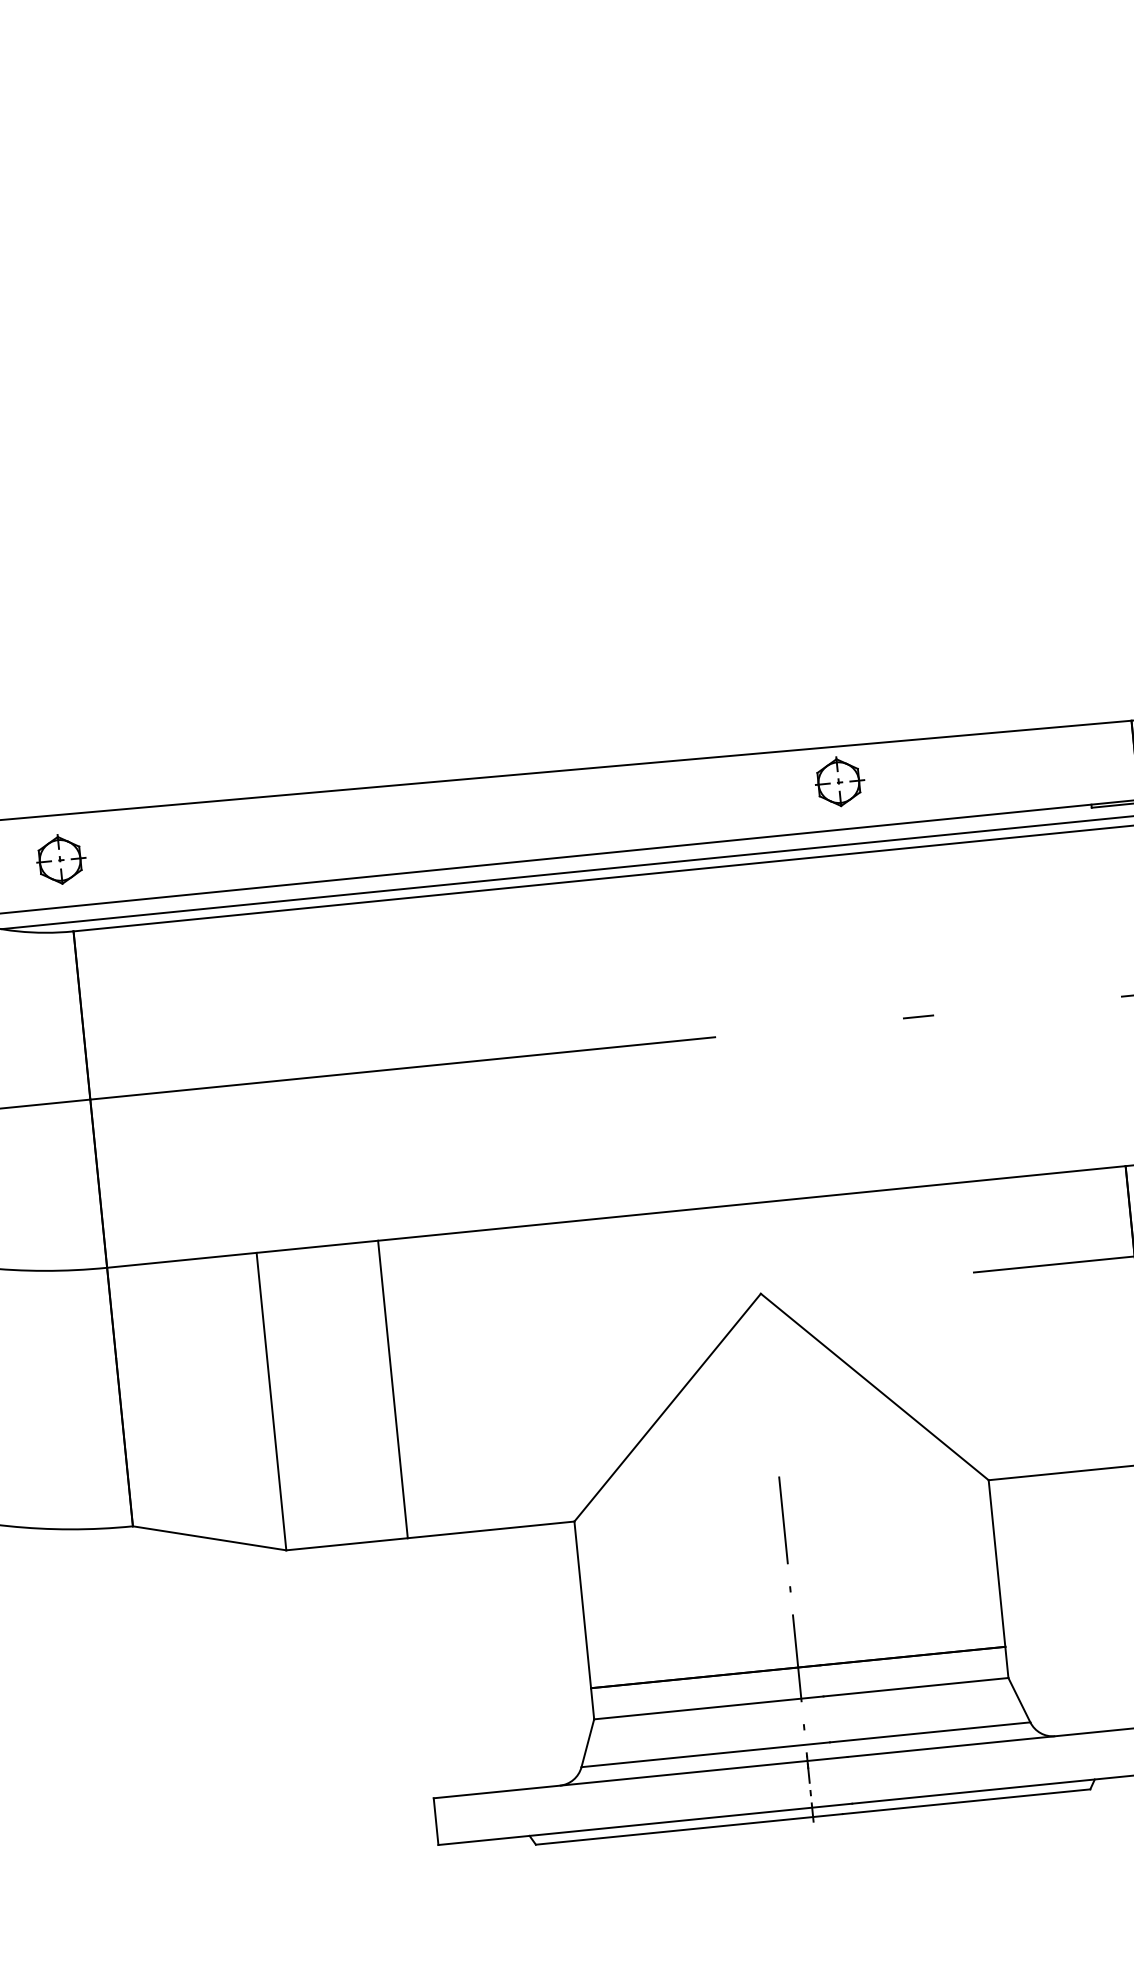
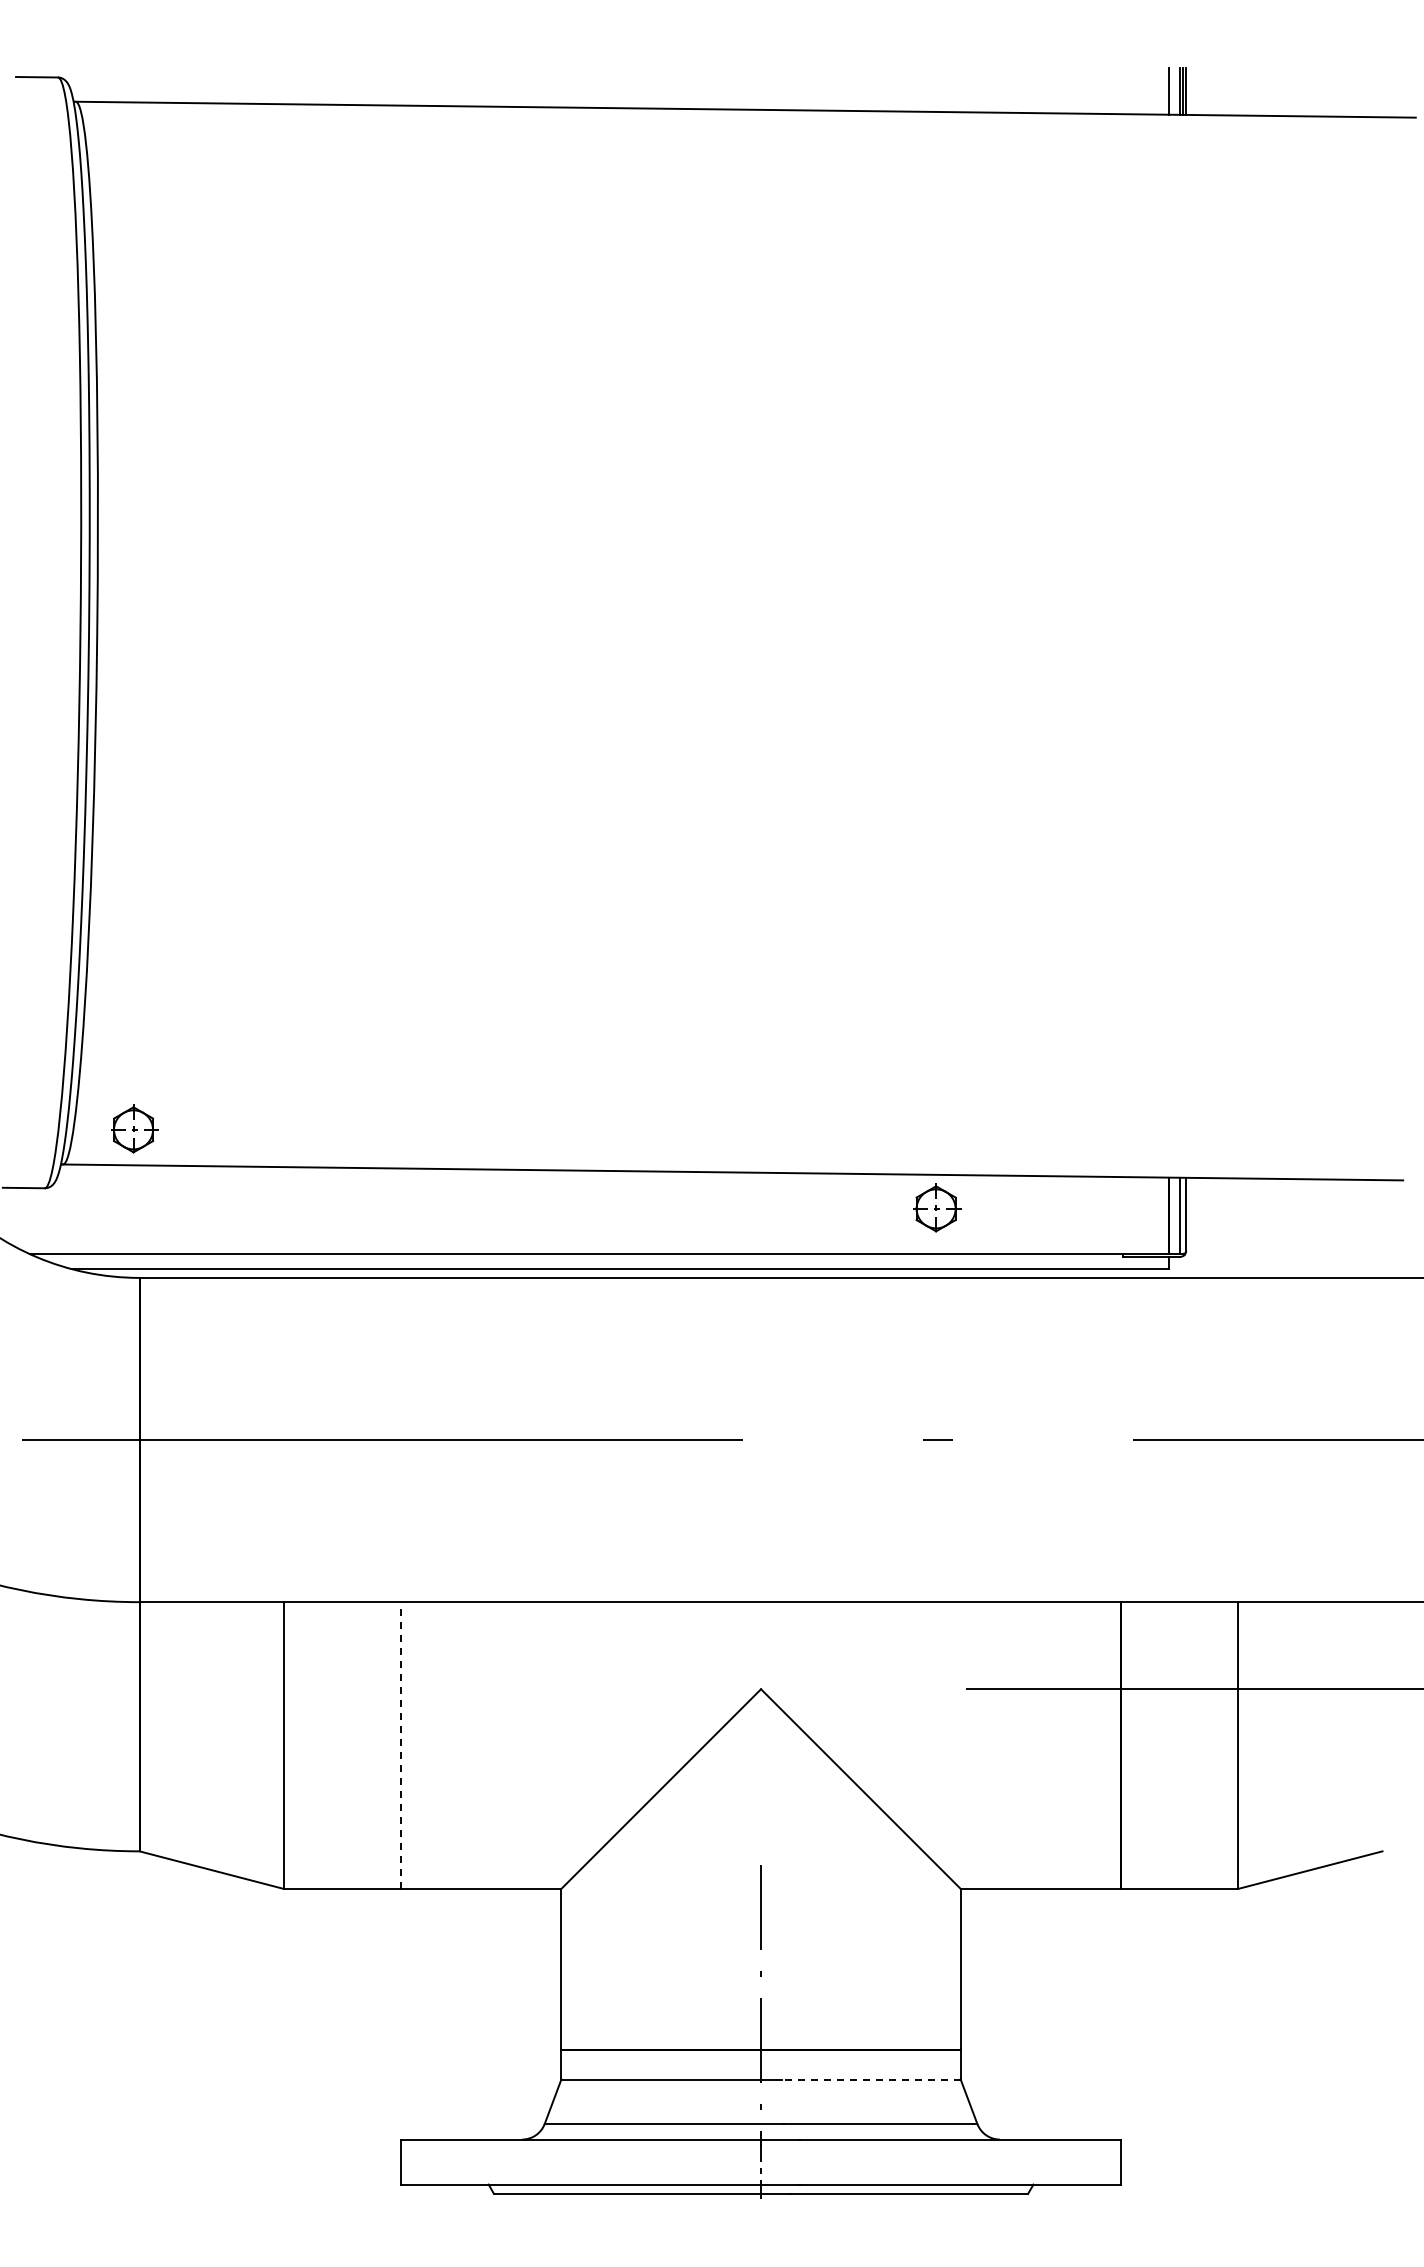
part: (840, 781) -> (937, 1207), moved
part: (61, 858) -> (134, 1128), moved
line: (392, 1389) -> (400, 1745), solid -> dashed
line: (915, 1687) -> (871, 2079), solid -> dashed

